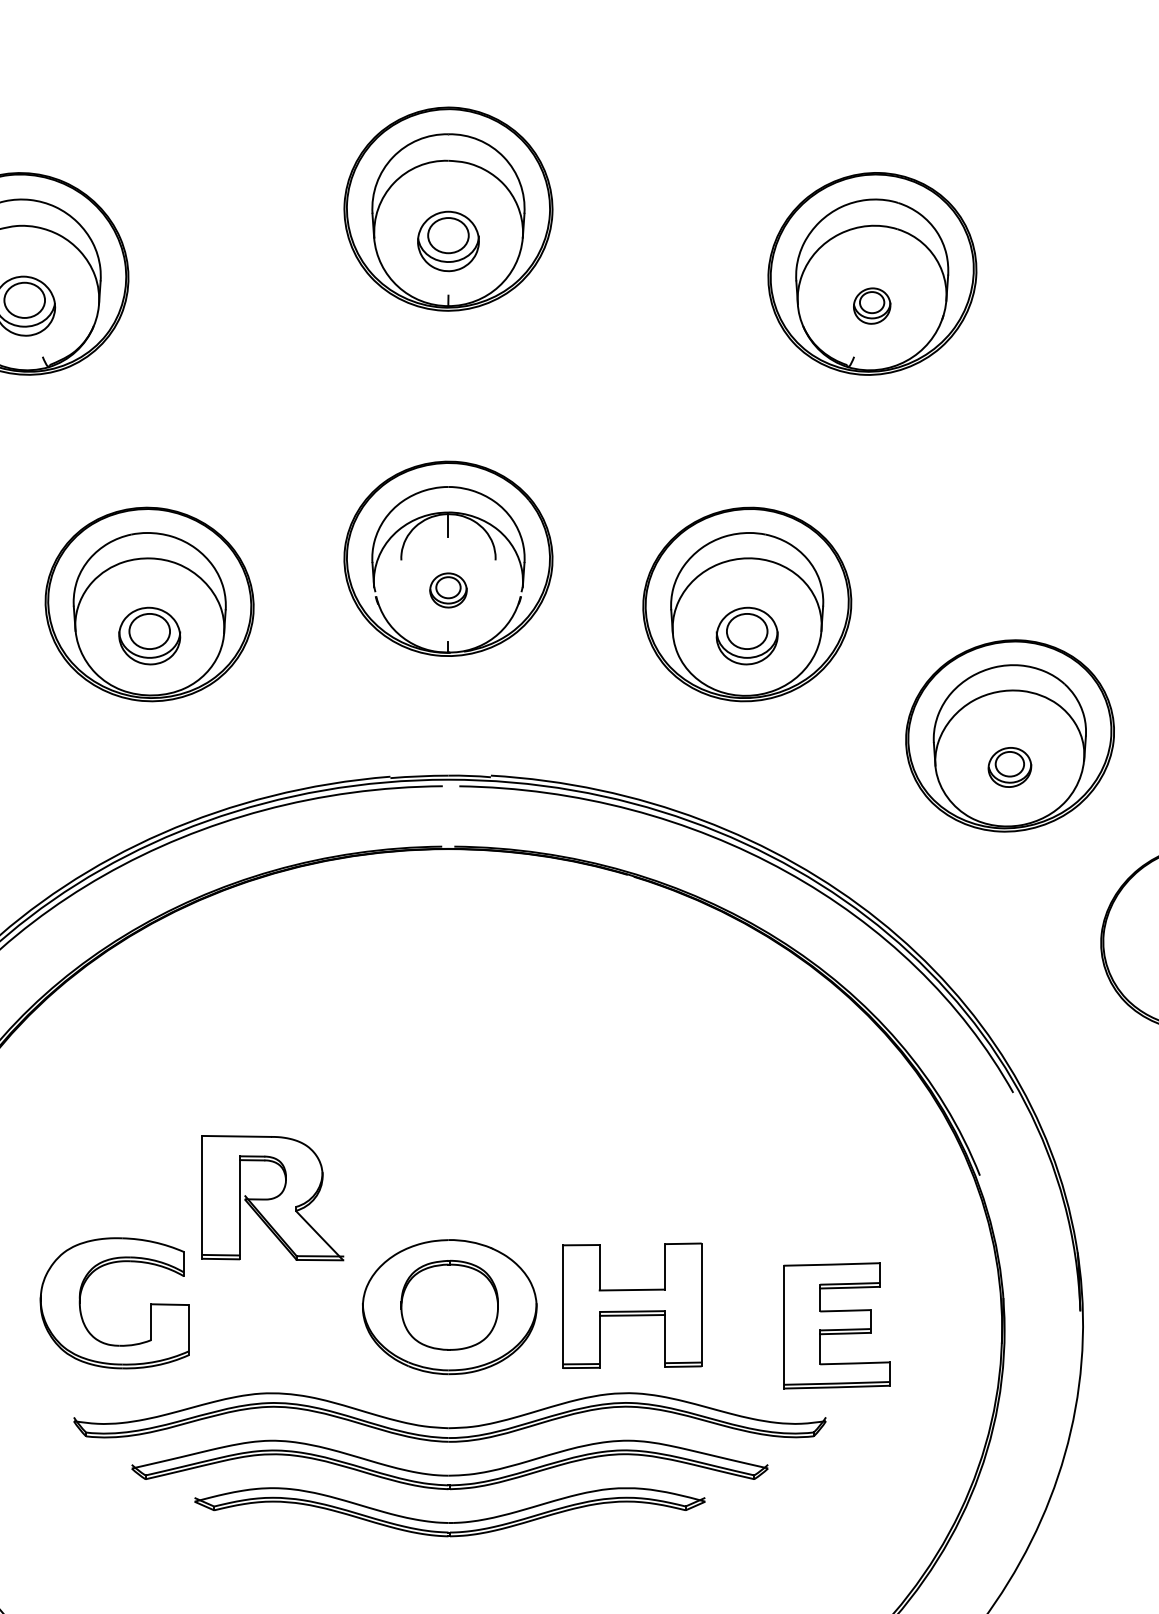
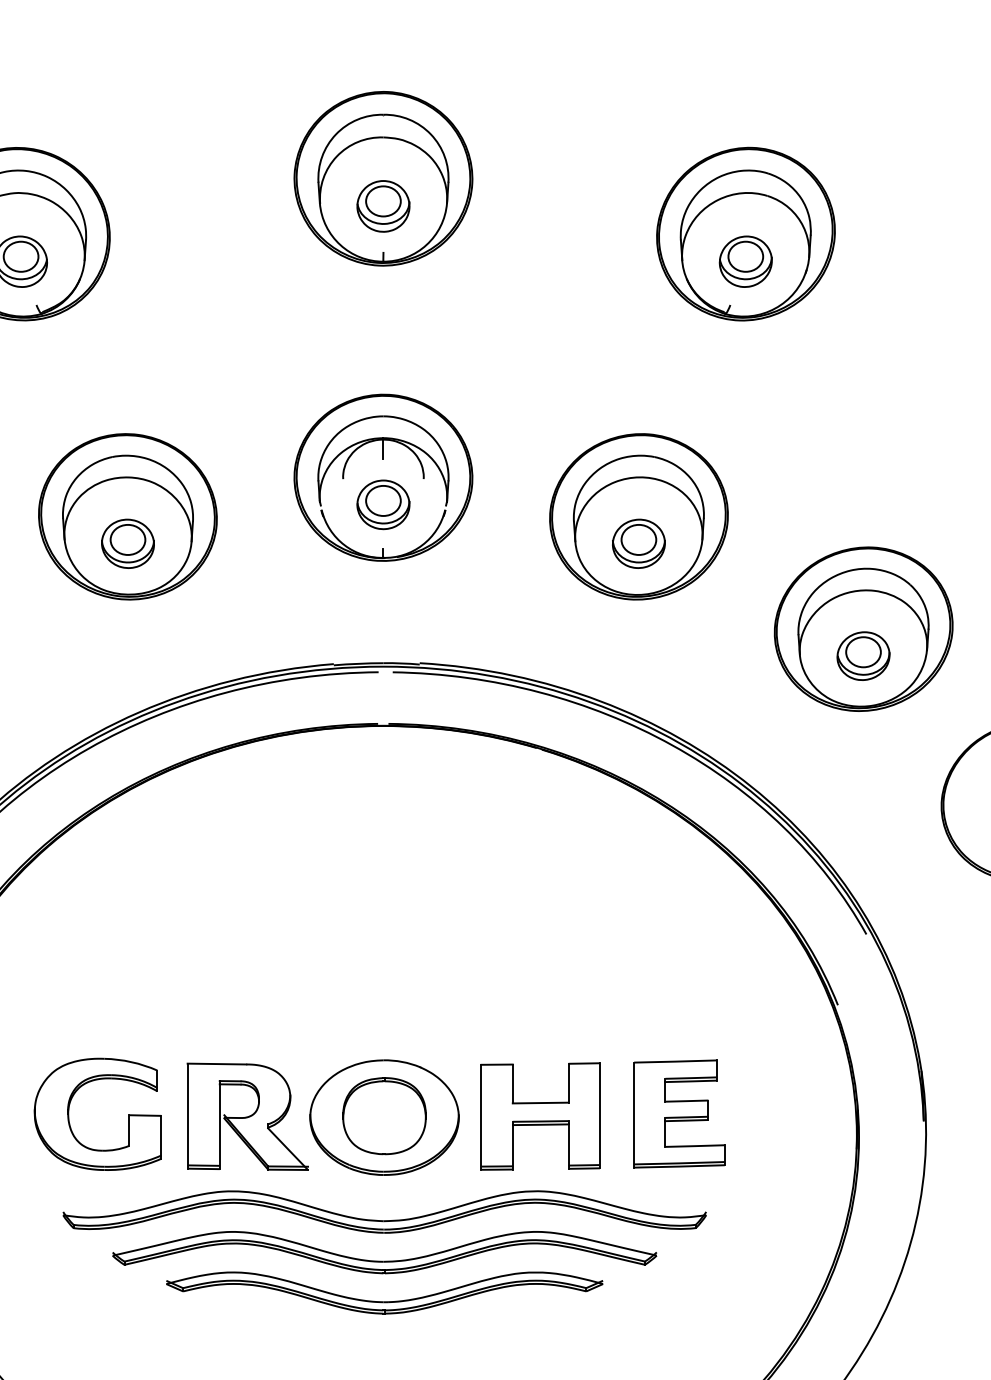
part: (871, 305) -> (745, 261), size x1.67
part: (448, 590) -> (383, 504), size x1.67
part: (1009, 767) -> (863, 656), size x1.43
part: (272, 1198) -> (247, 1117), moved
part: (836, 1325) -> (679, 1113), moved

